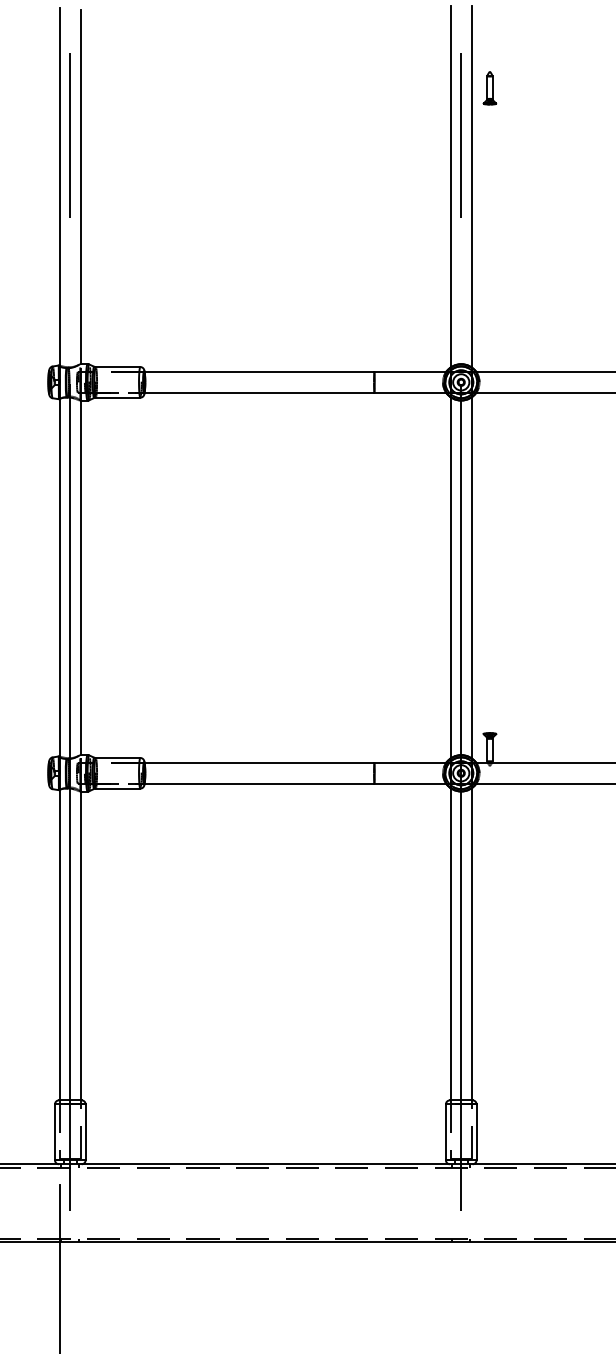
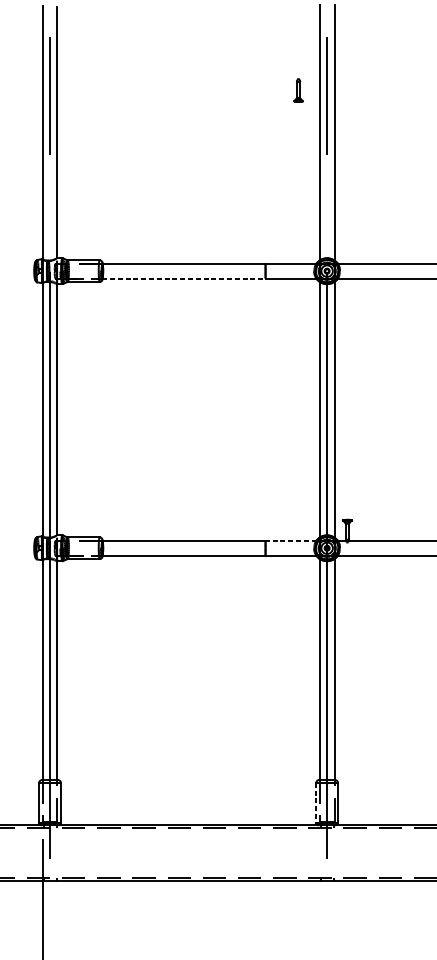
part: (489, 88) -> (298, 90), moved
line: (259, 392) -> (184, 278), solid -> dashed
line: (410, 762) -> (291, 540), solid -> dashed
line: (445, 1132) -> (315, 802), solid -> dashed

